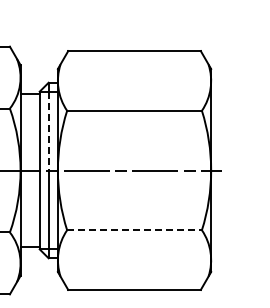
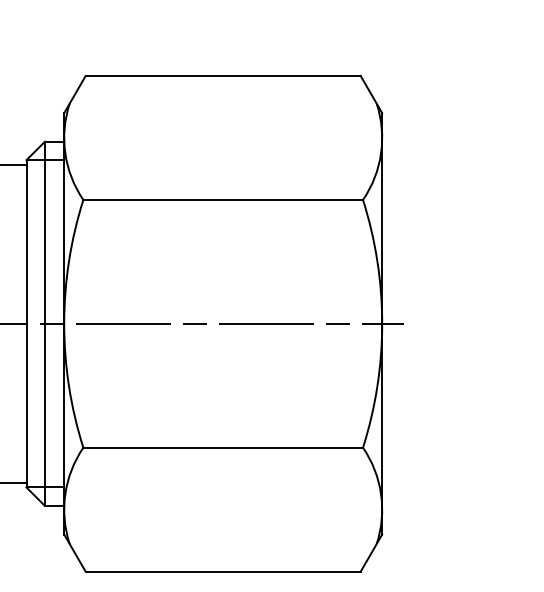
line: (48, 131) -> (44, 242), dashed -> solid
line: (135, 230) -> (225, 448), dashed -> solid

